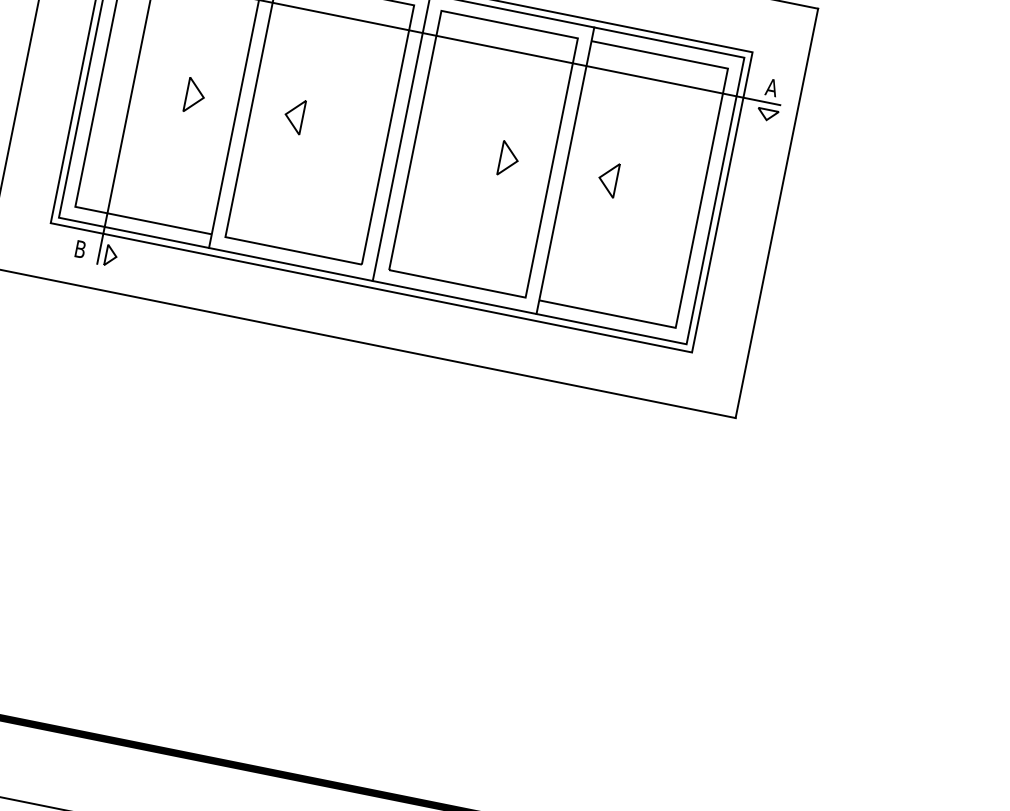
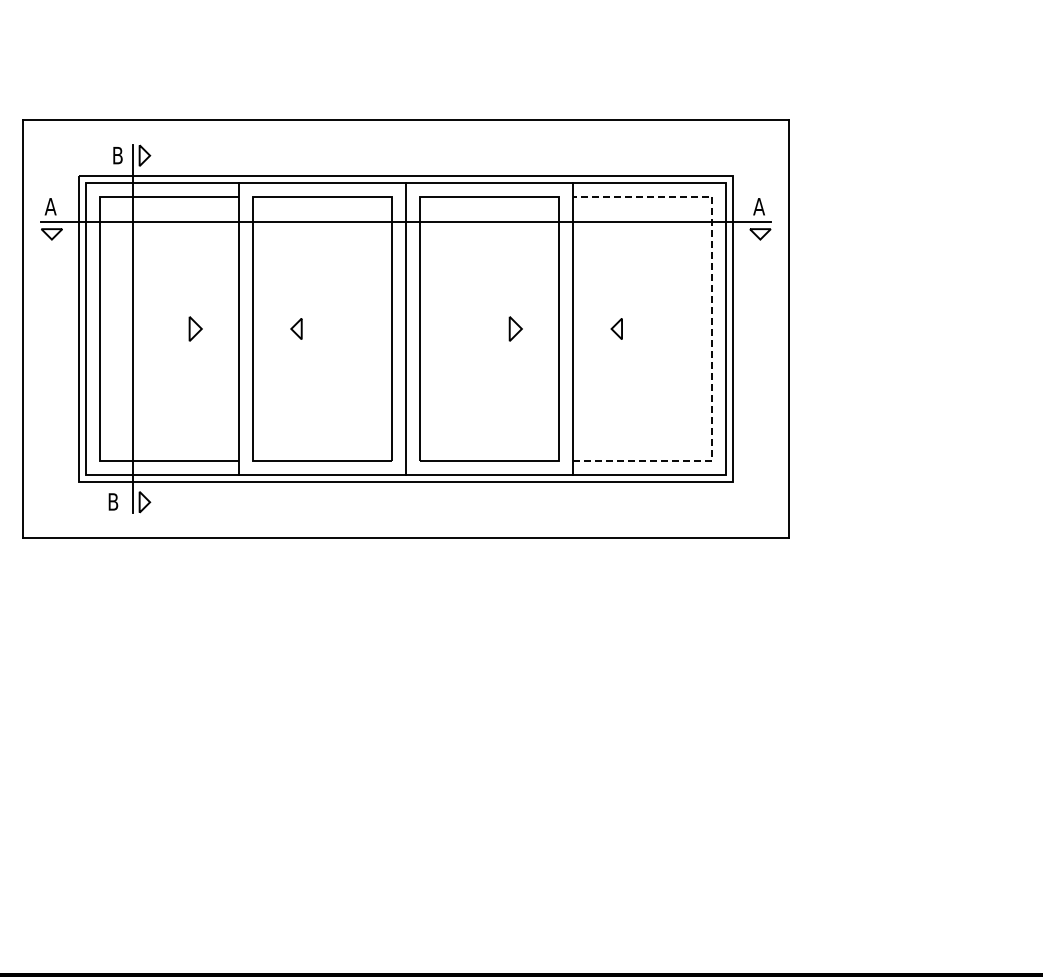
part: (195, 95) -> (195, 328), size x0.7
part: (294, 115) -> (296, 328), size x0.6
part: (508, 158) -> (515, 328), size x0.7
part: (607, 178) -> (616, 328), size x0.6
line: (702, 197) -> (712, 328), solid -> dashed

